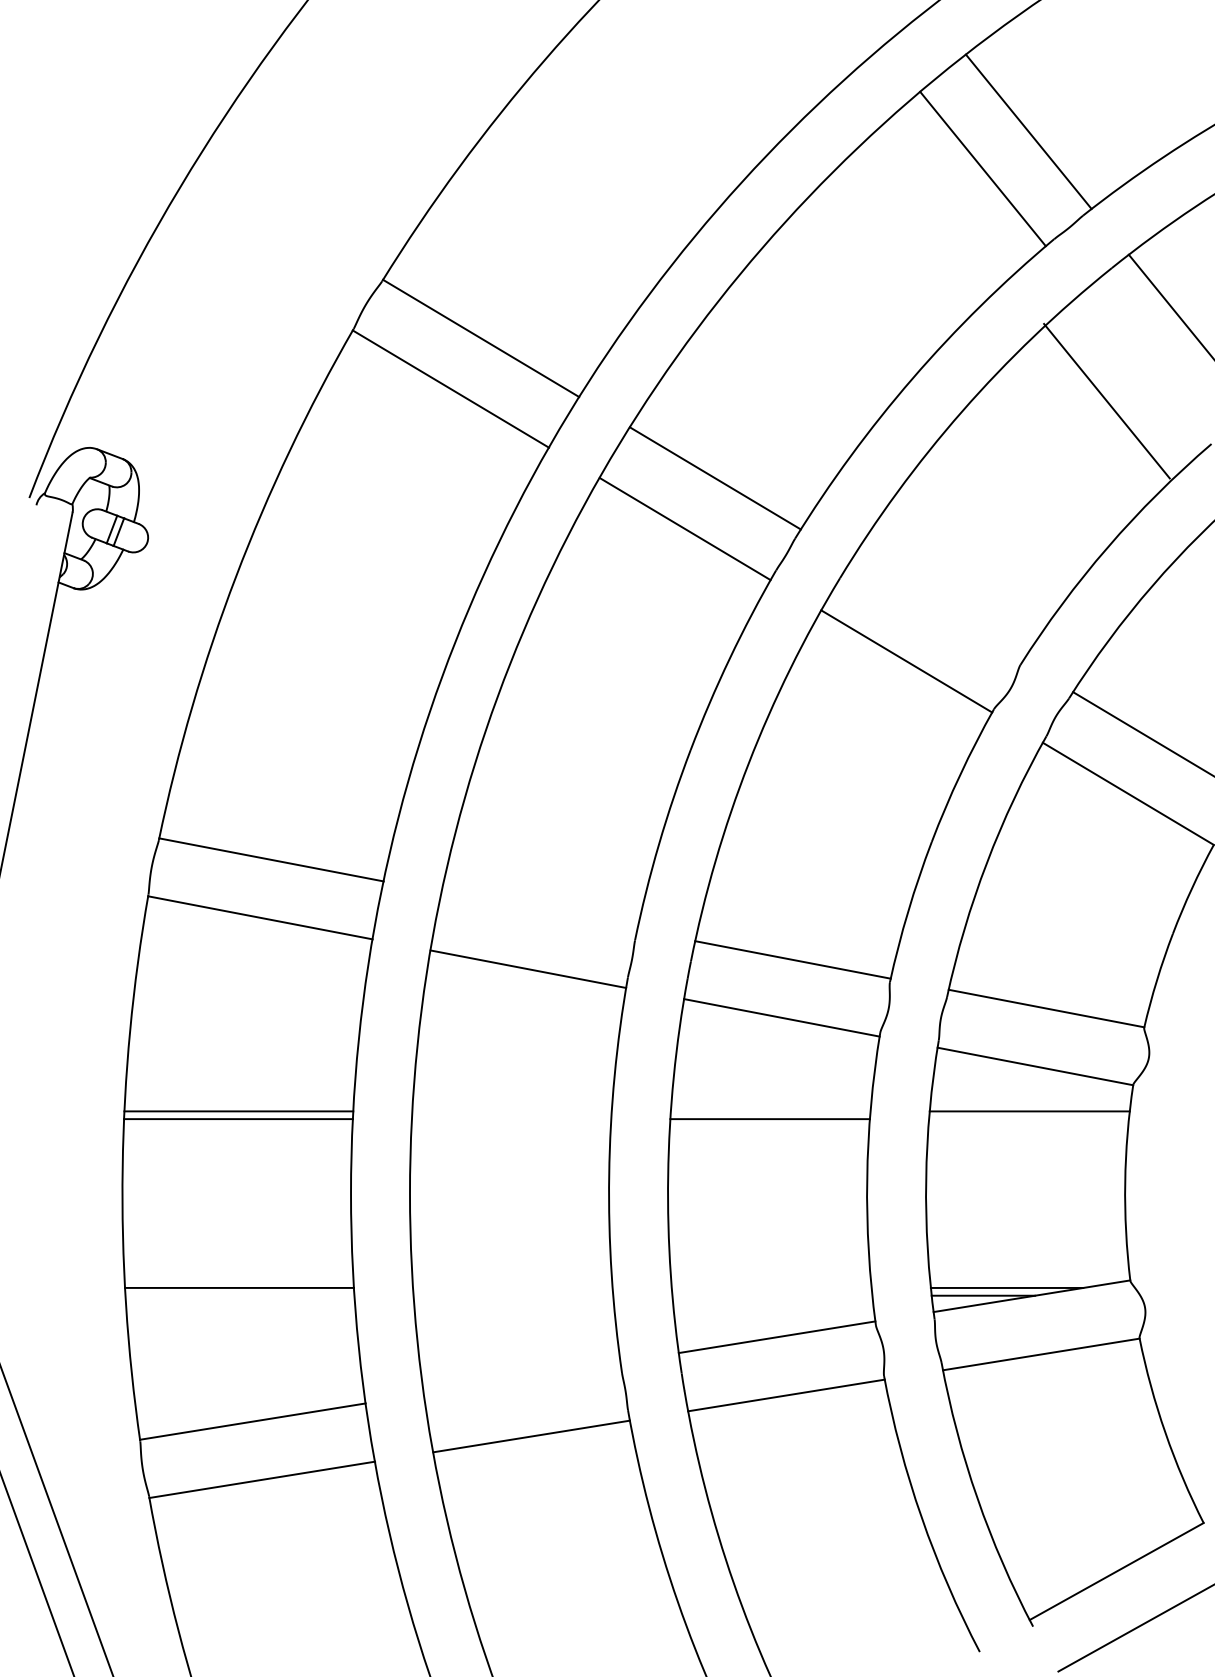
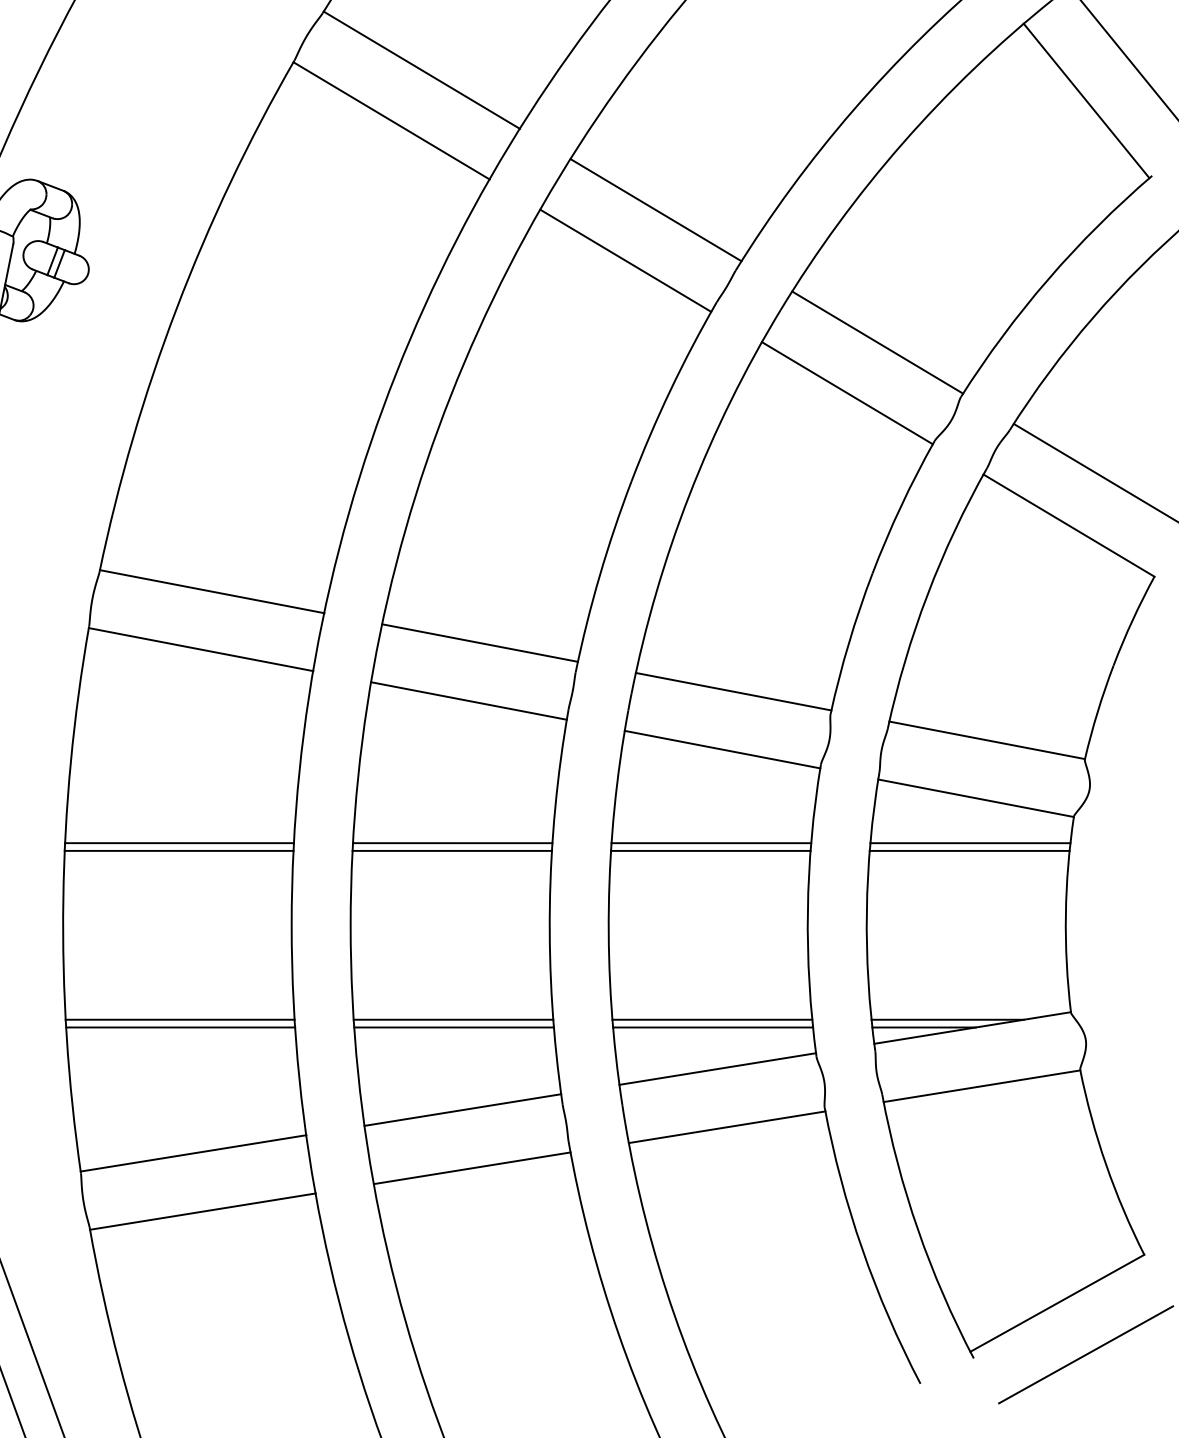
line: (1106, 400) -> (1086, 100), moved
line: (936, 610) -> (877, 342), added
line: (539, 911) -> (480, 643), added
line: (511, 1111) -> (452, 843), added
line: (770, 1111) -> (711, 843), added
line: (511, 1119) -> (452, 851), added
line: (1028, 1119) -> (969, 851), added
line: (512, 1287) -> (453, 1019), added
line: (771, 1287) -> (712, 1019), added
line: (239, 1295) -> (180, 1027), added
line: (513, 1295) -> (454, 1027), added
line: (772, 1295) -> (713, 1027), added
line: (521, 1378) -> (462, 1110), added

